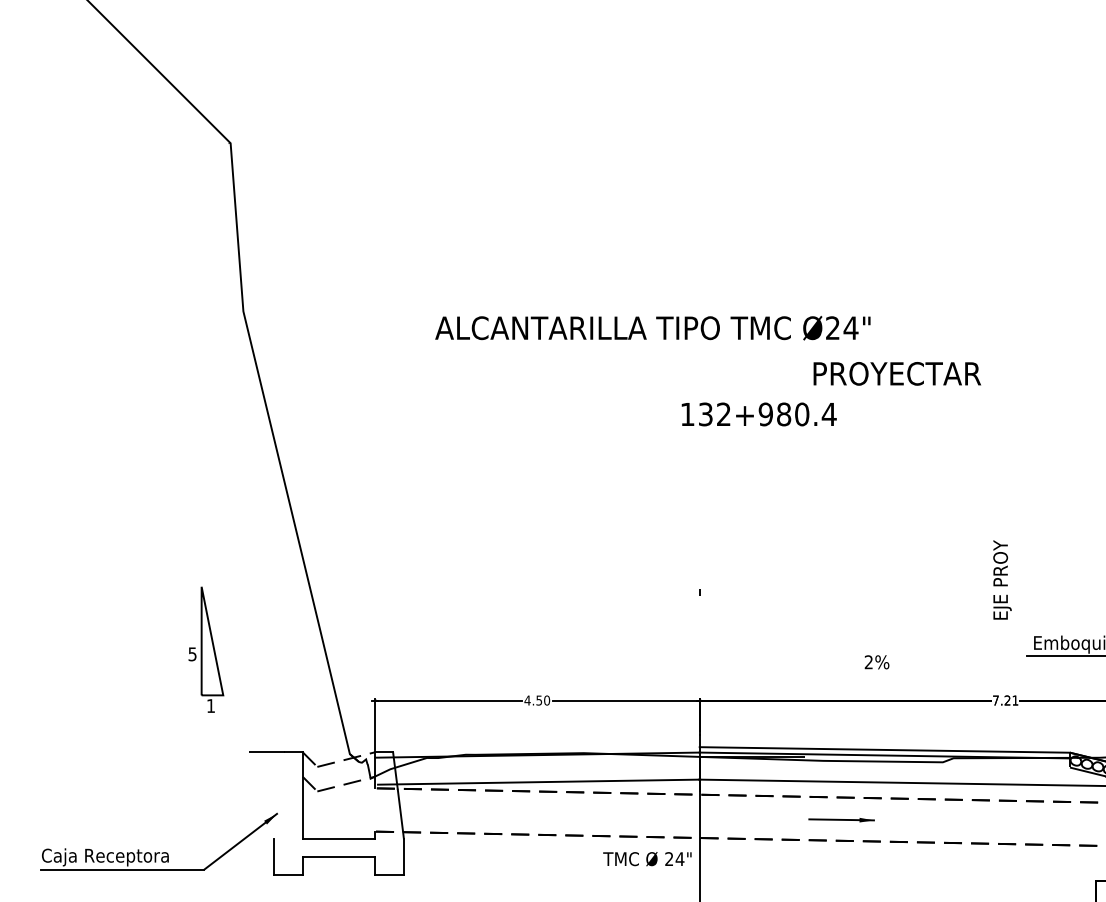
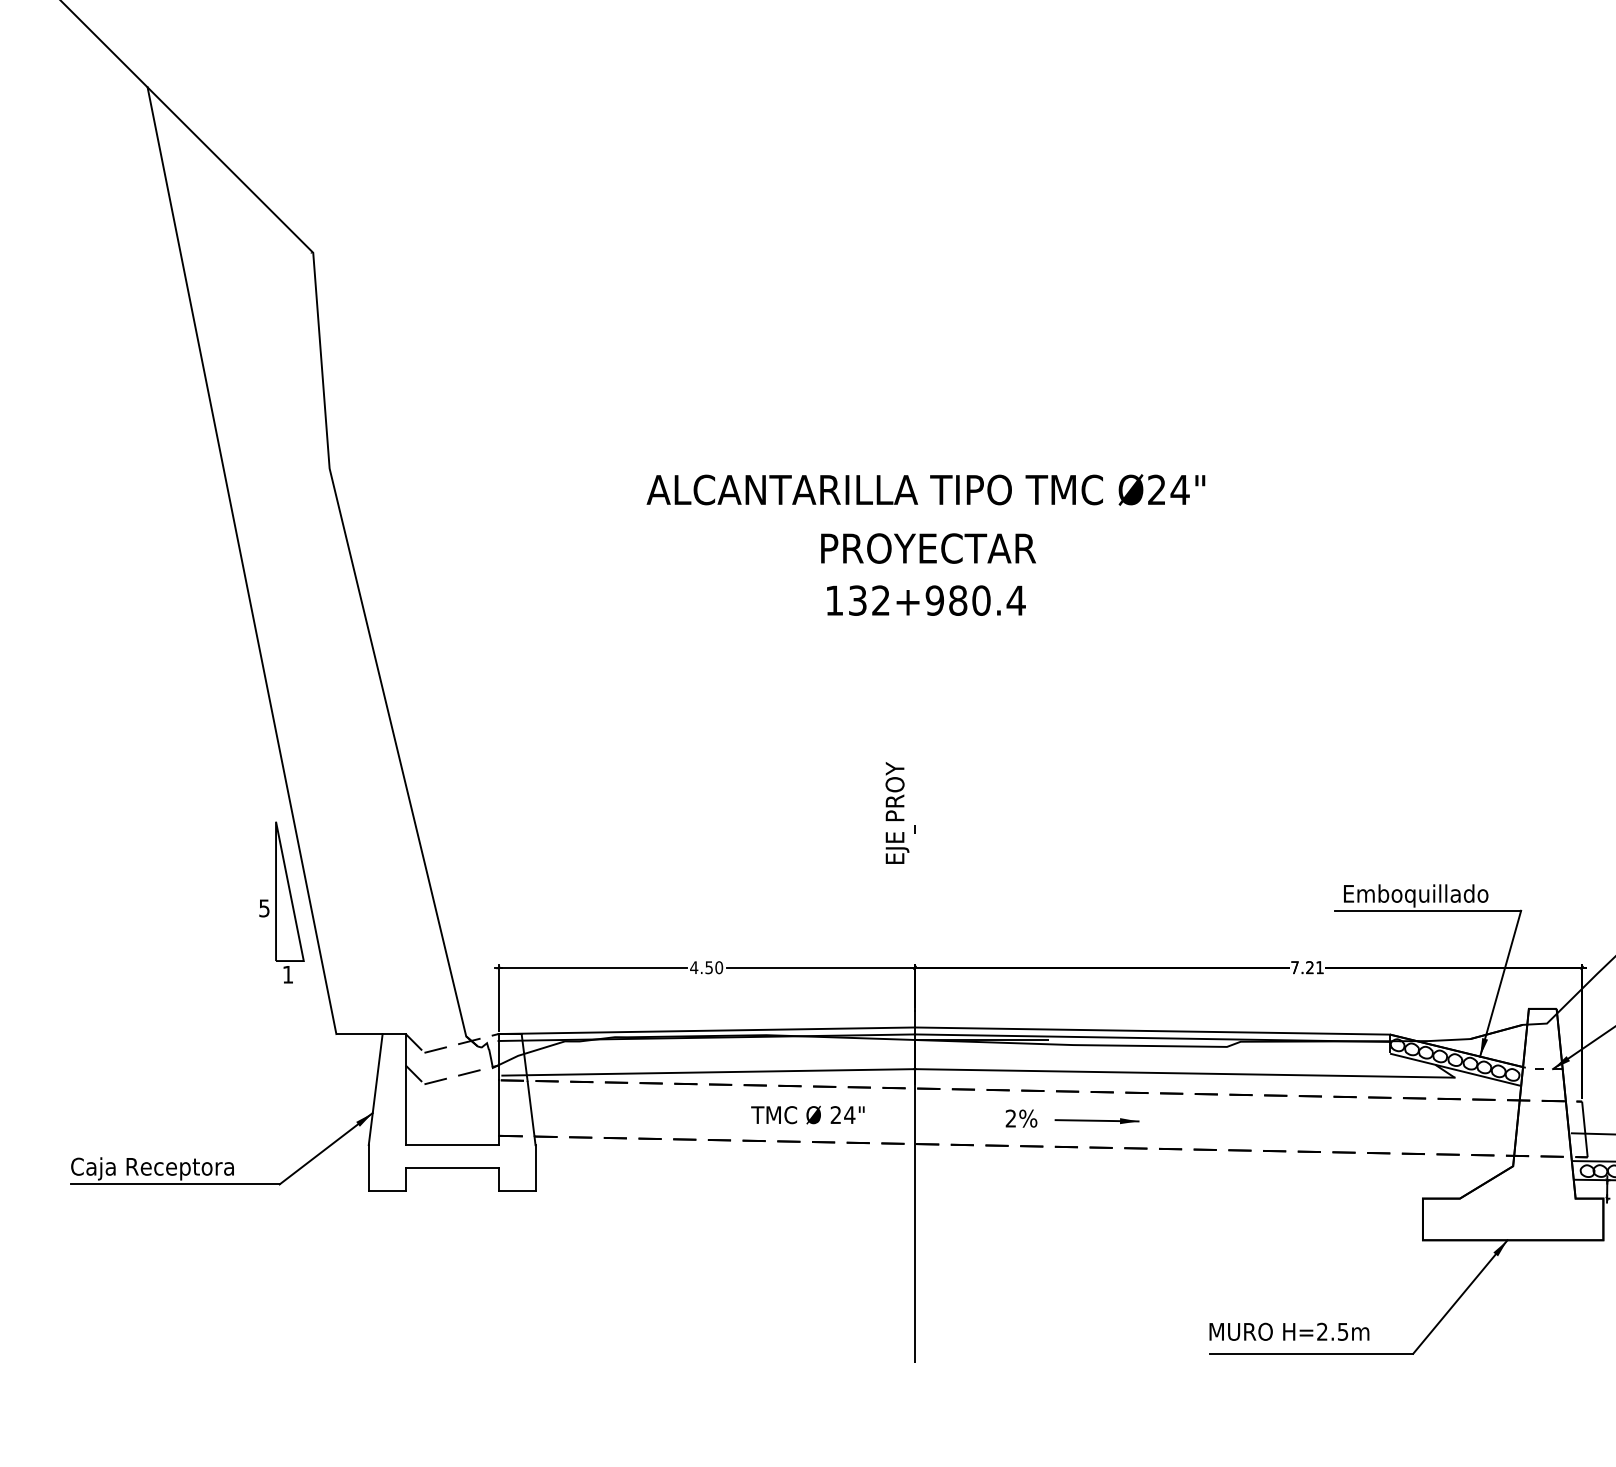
text: (652, 327) -> (925, 489), moved
text: (897, 373) -> (928, 548), moved
line: (174, 383) -> (241, 560), added
text: (759, 414) -> (926, 600), moved
text: (1002, 579) -> (897, 812), moved
text: (877, 662) -> (1021, 1118), moved
line: (537, 749) -> (706, 1030), added
line: (279, 795) -> (375, 1089), added
line: (375, 809) -> (498, 1107), added
text: (647, 858) -> (807, 1114), moved

